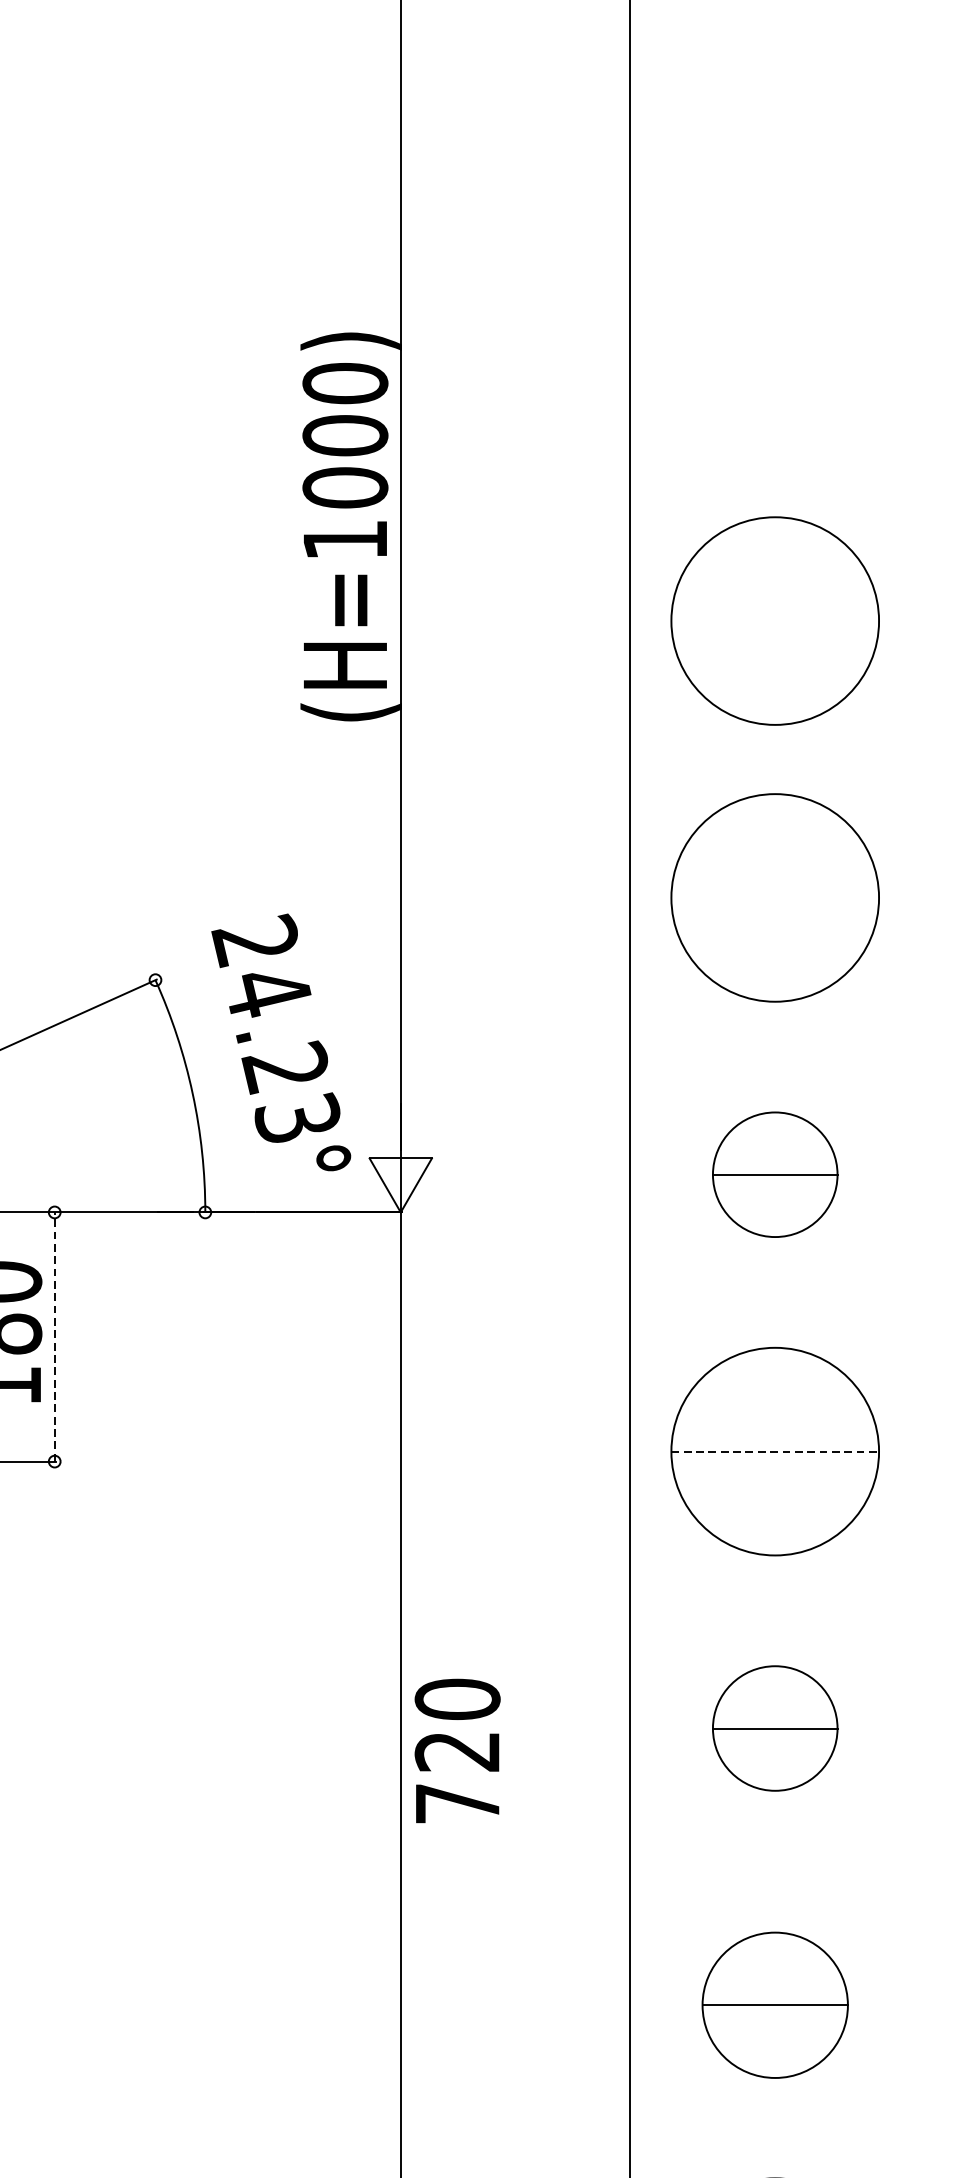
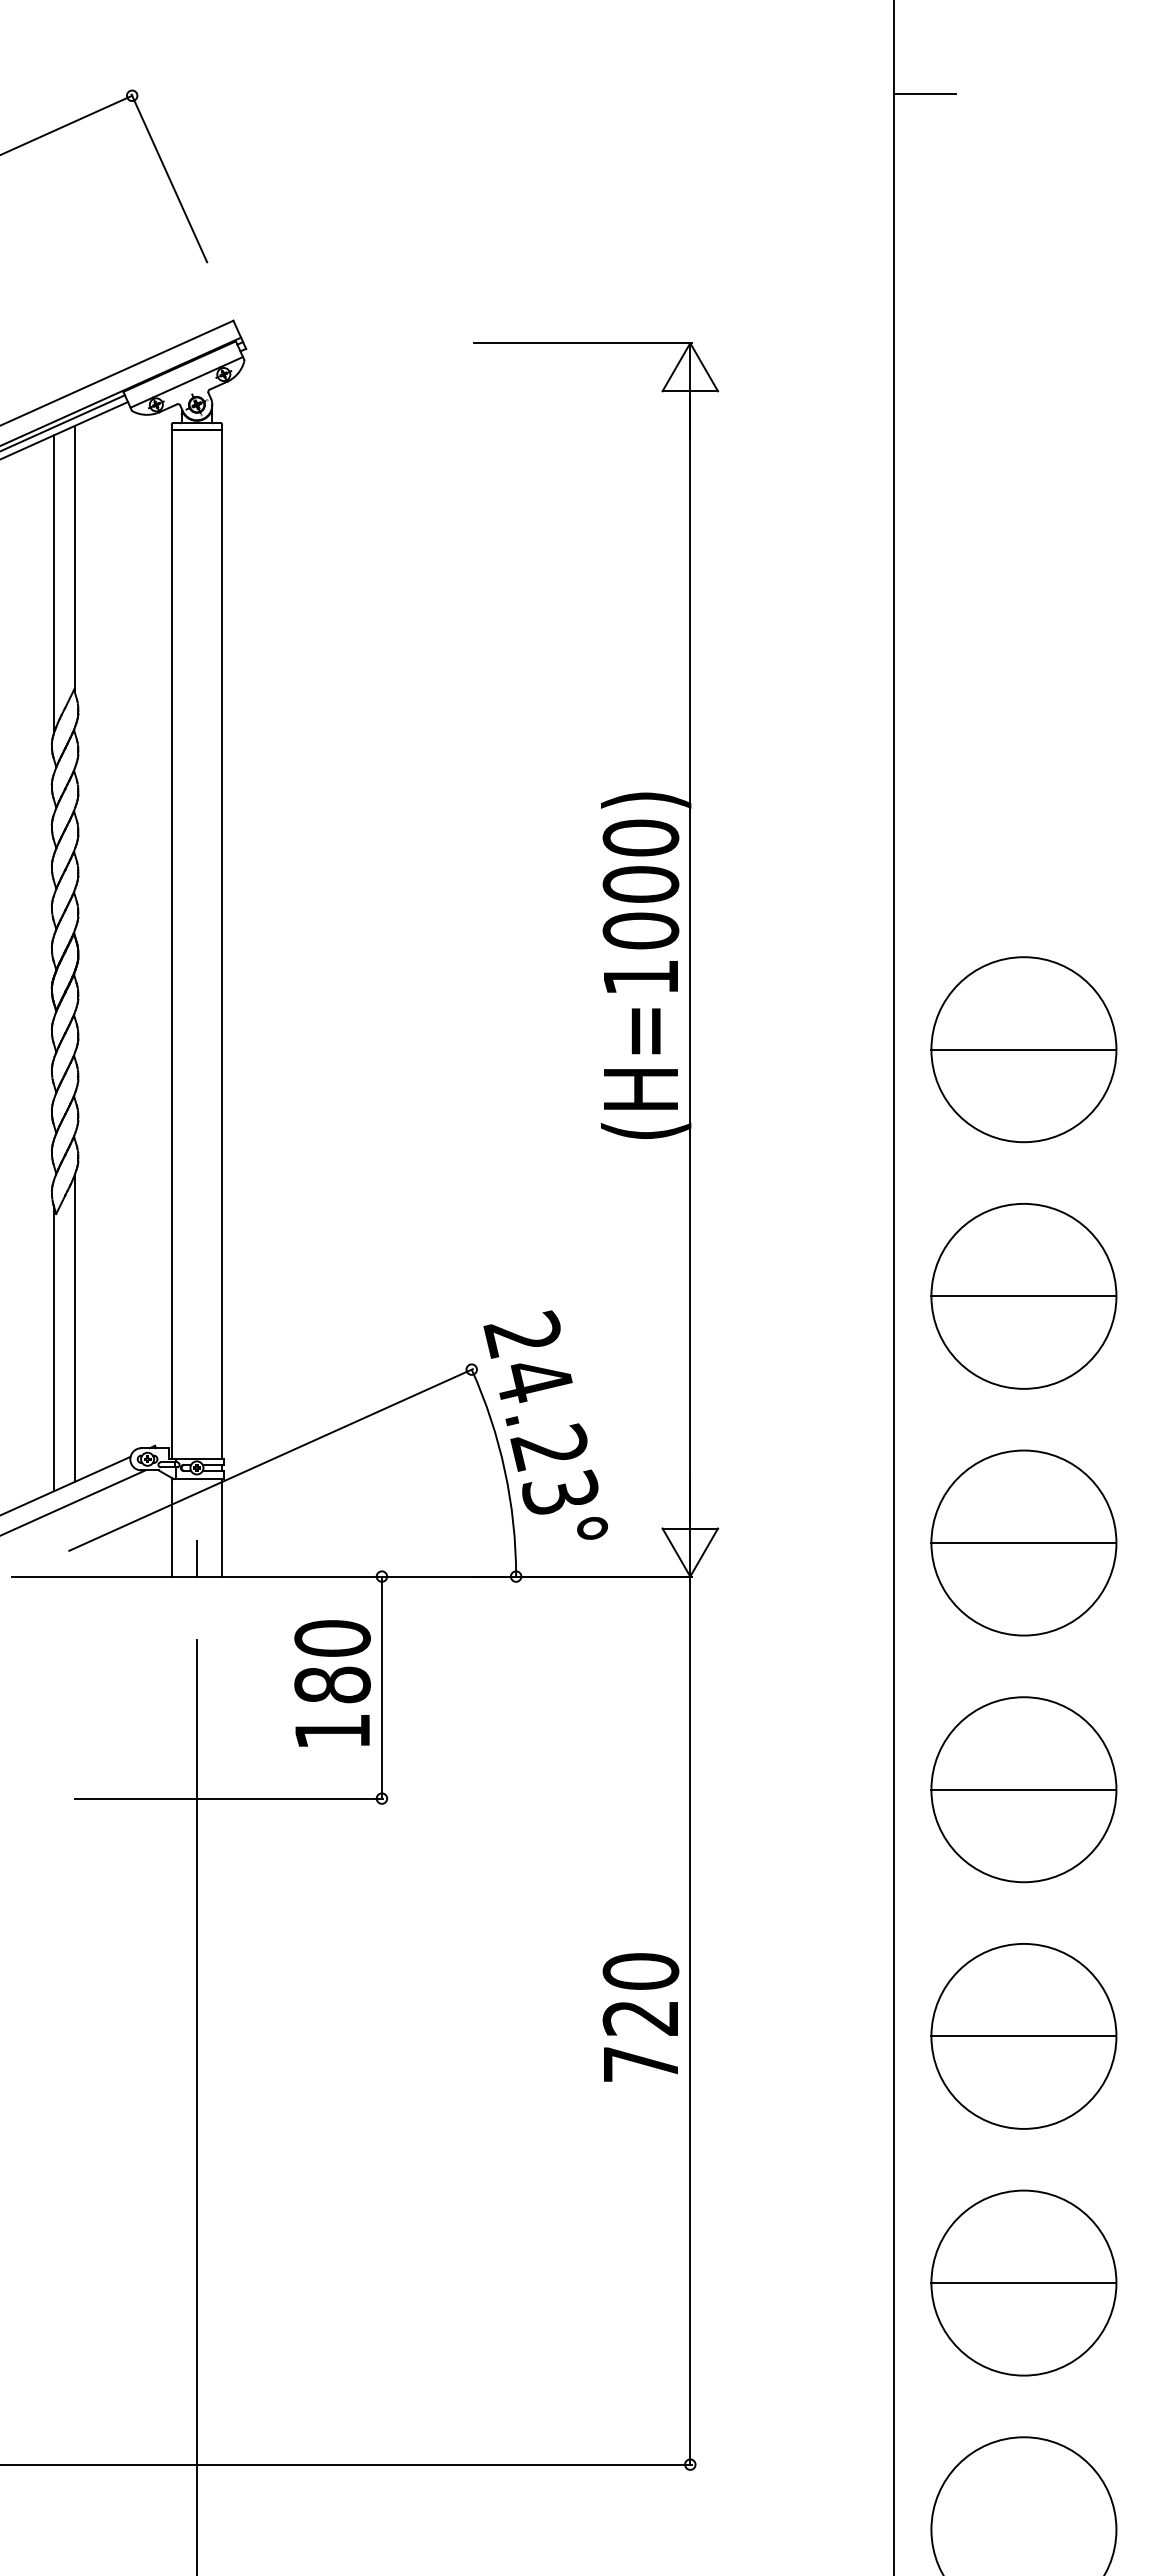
line: (774, 620) -> (1023, 1049), added
line: (774, 898) -> (1023, 1296), added
text: (280, 1041) -> (545, 1424), moved
part: (774, 1174) -> (1023, 1542), size x1.67
line: (54, 1336) -> (381, 1687), dashed -> solid
line: (774, 1451) -> (1023, 1789), dashed -> solid
part: (774, 1728) -> (1023, 2036), size x1.67
text: (457, 1751) -> (640, 2017), moved
part: (774, 2004) -> (1023, 2282), size x1.43

